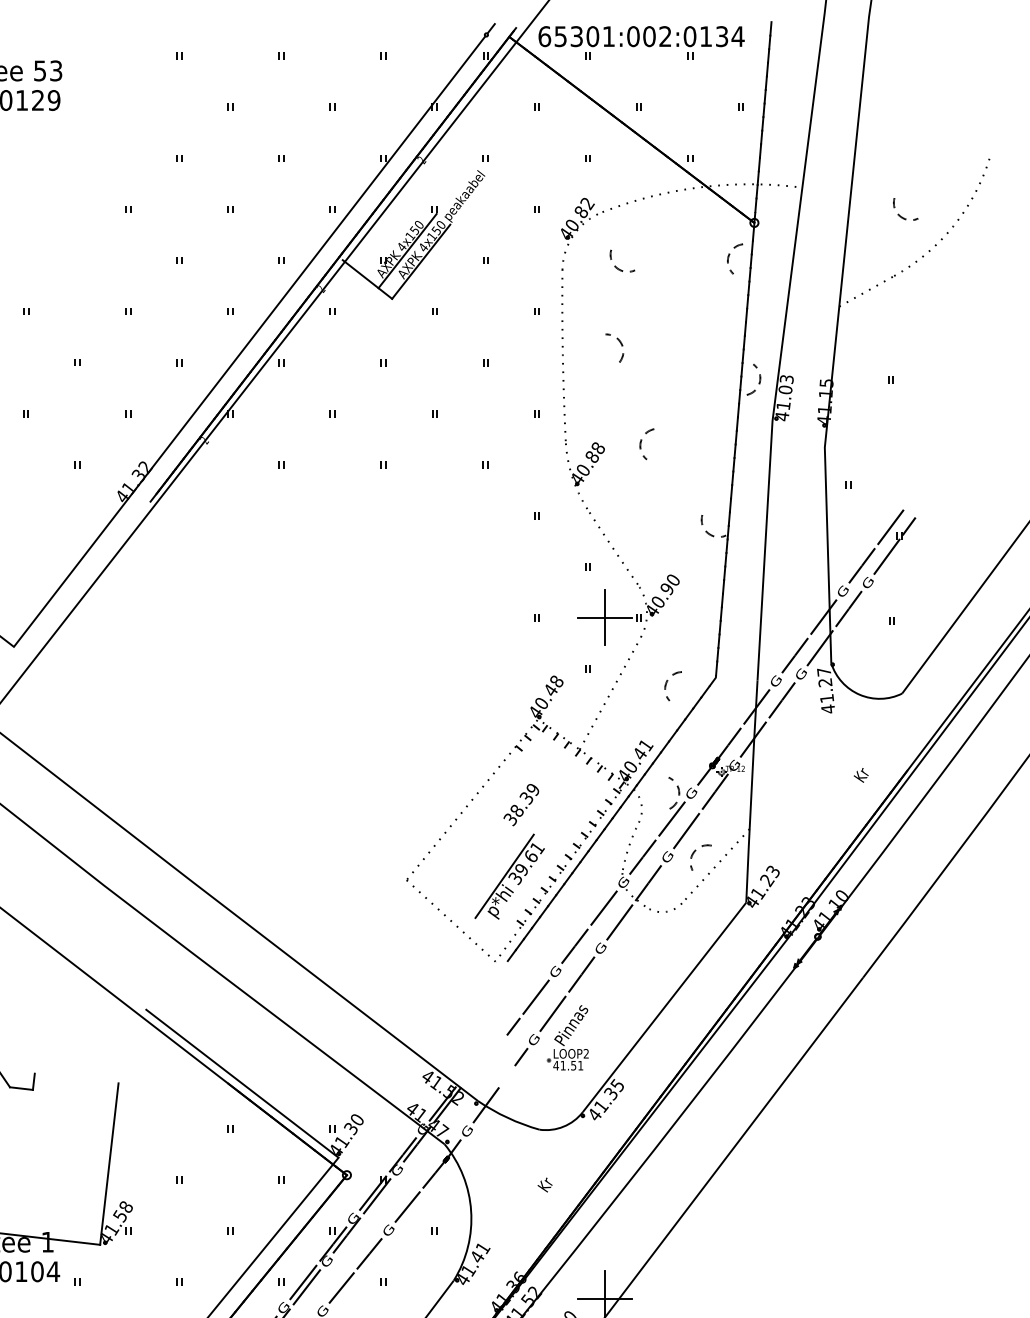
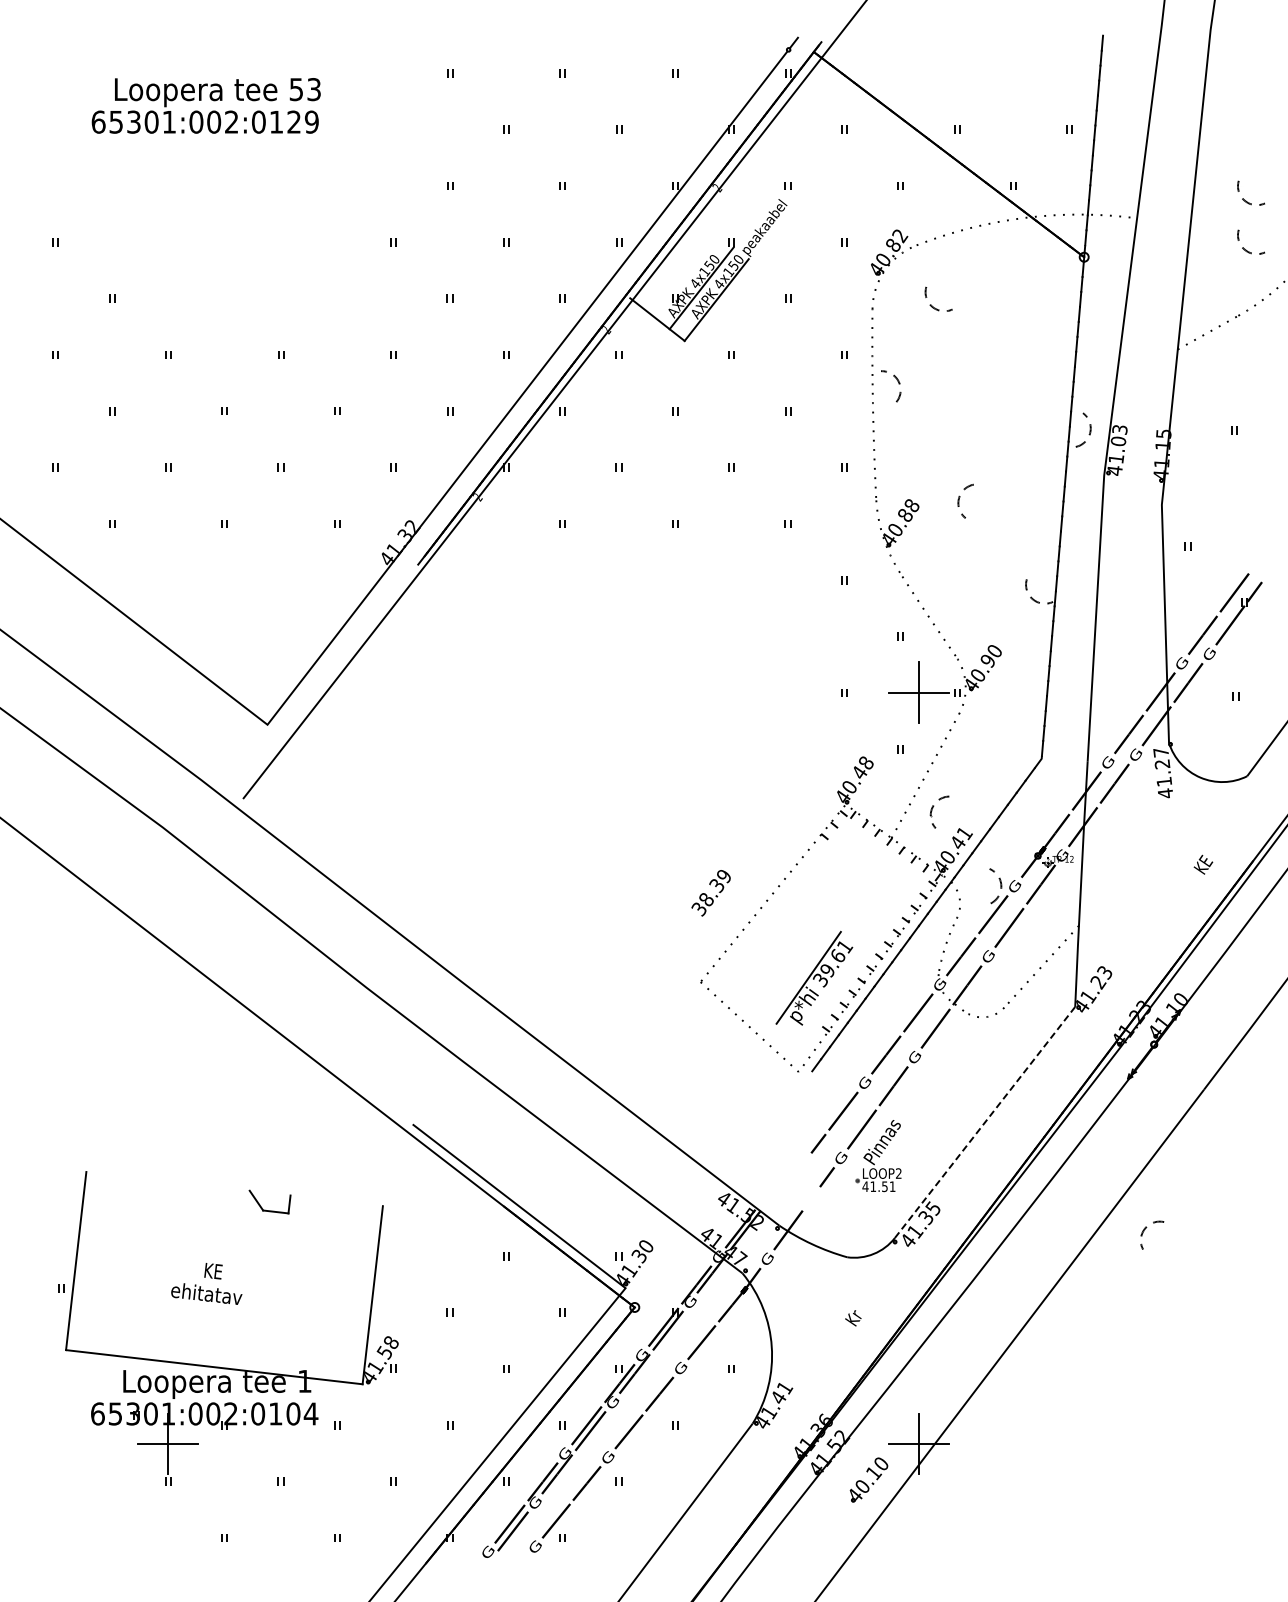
part: (641, 42) -> (959, 58), removed
part: (901, 171) -> (1246, 200), added
part: (729, 258) -> (1056, 296), removed
part: (621, 346) -> (898, 384), moved
part: (667, 682) -> (933, 808), moved
text: (864, 769) -> (1205, 860), Kr -> KE
text: (520, 805) -> (710, 893), moved
part: (695, 851) -> (1146, 1228), moved
line: (664, 1007) -> (985, 1122), solid -> dashed

